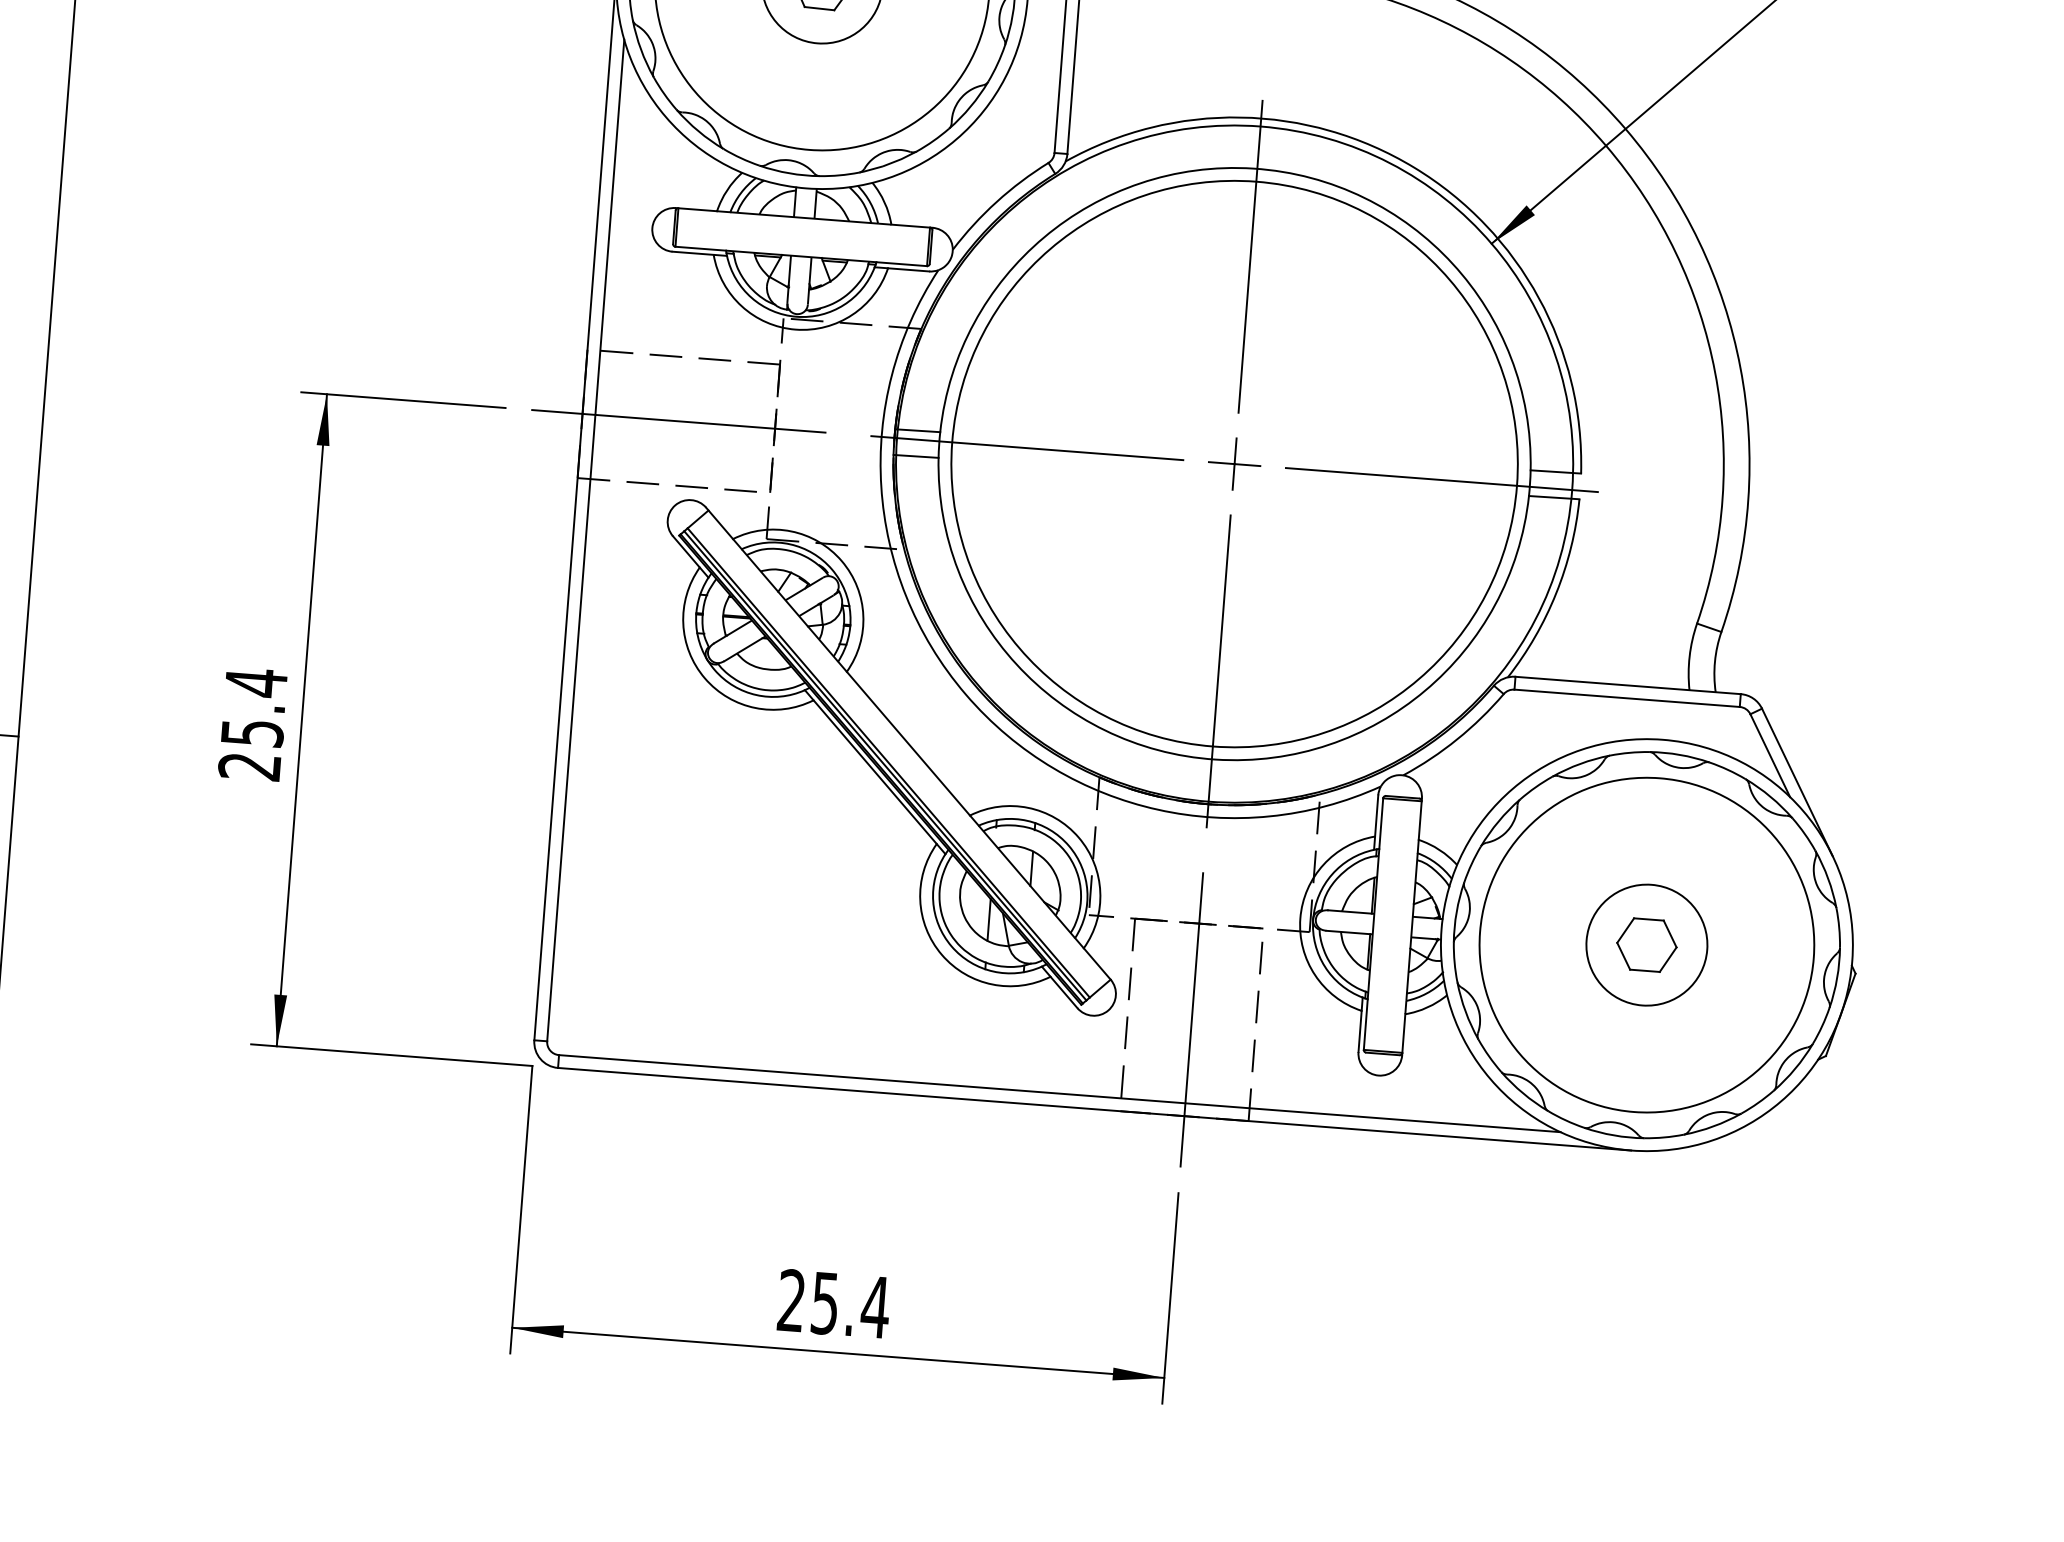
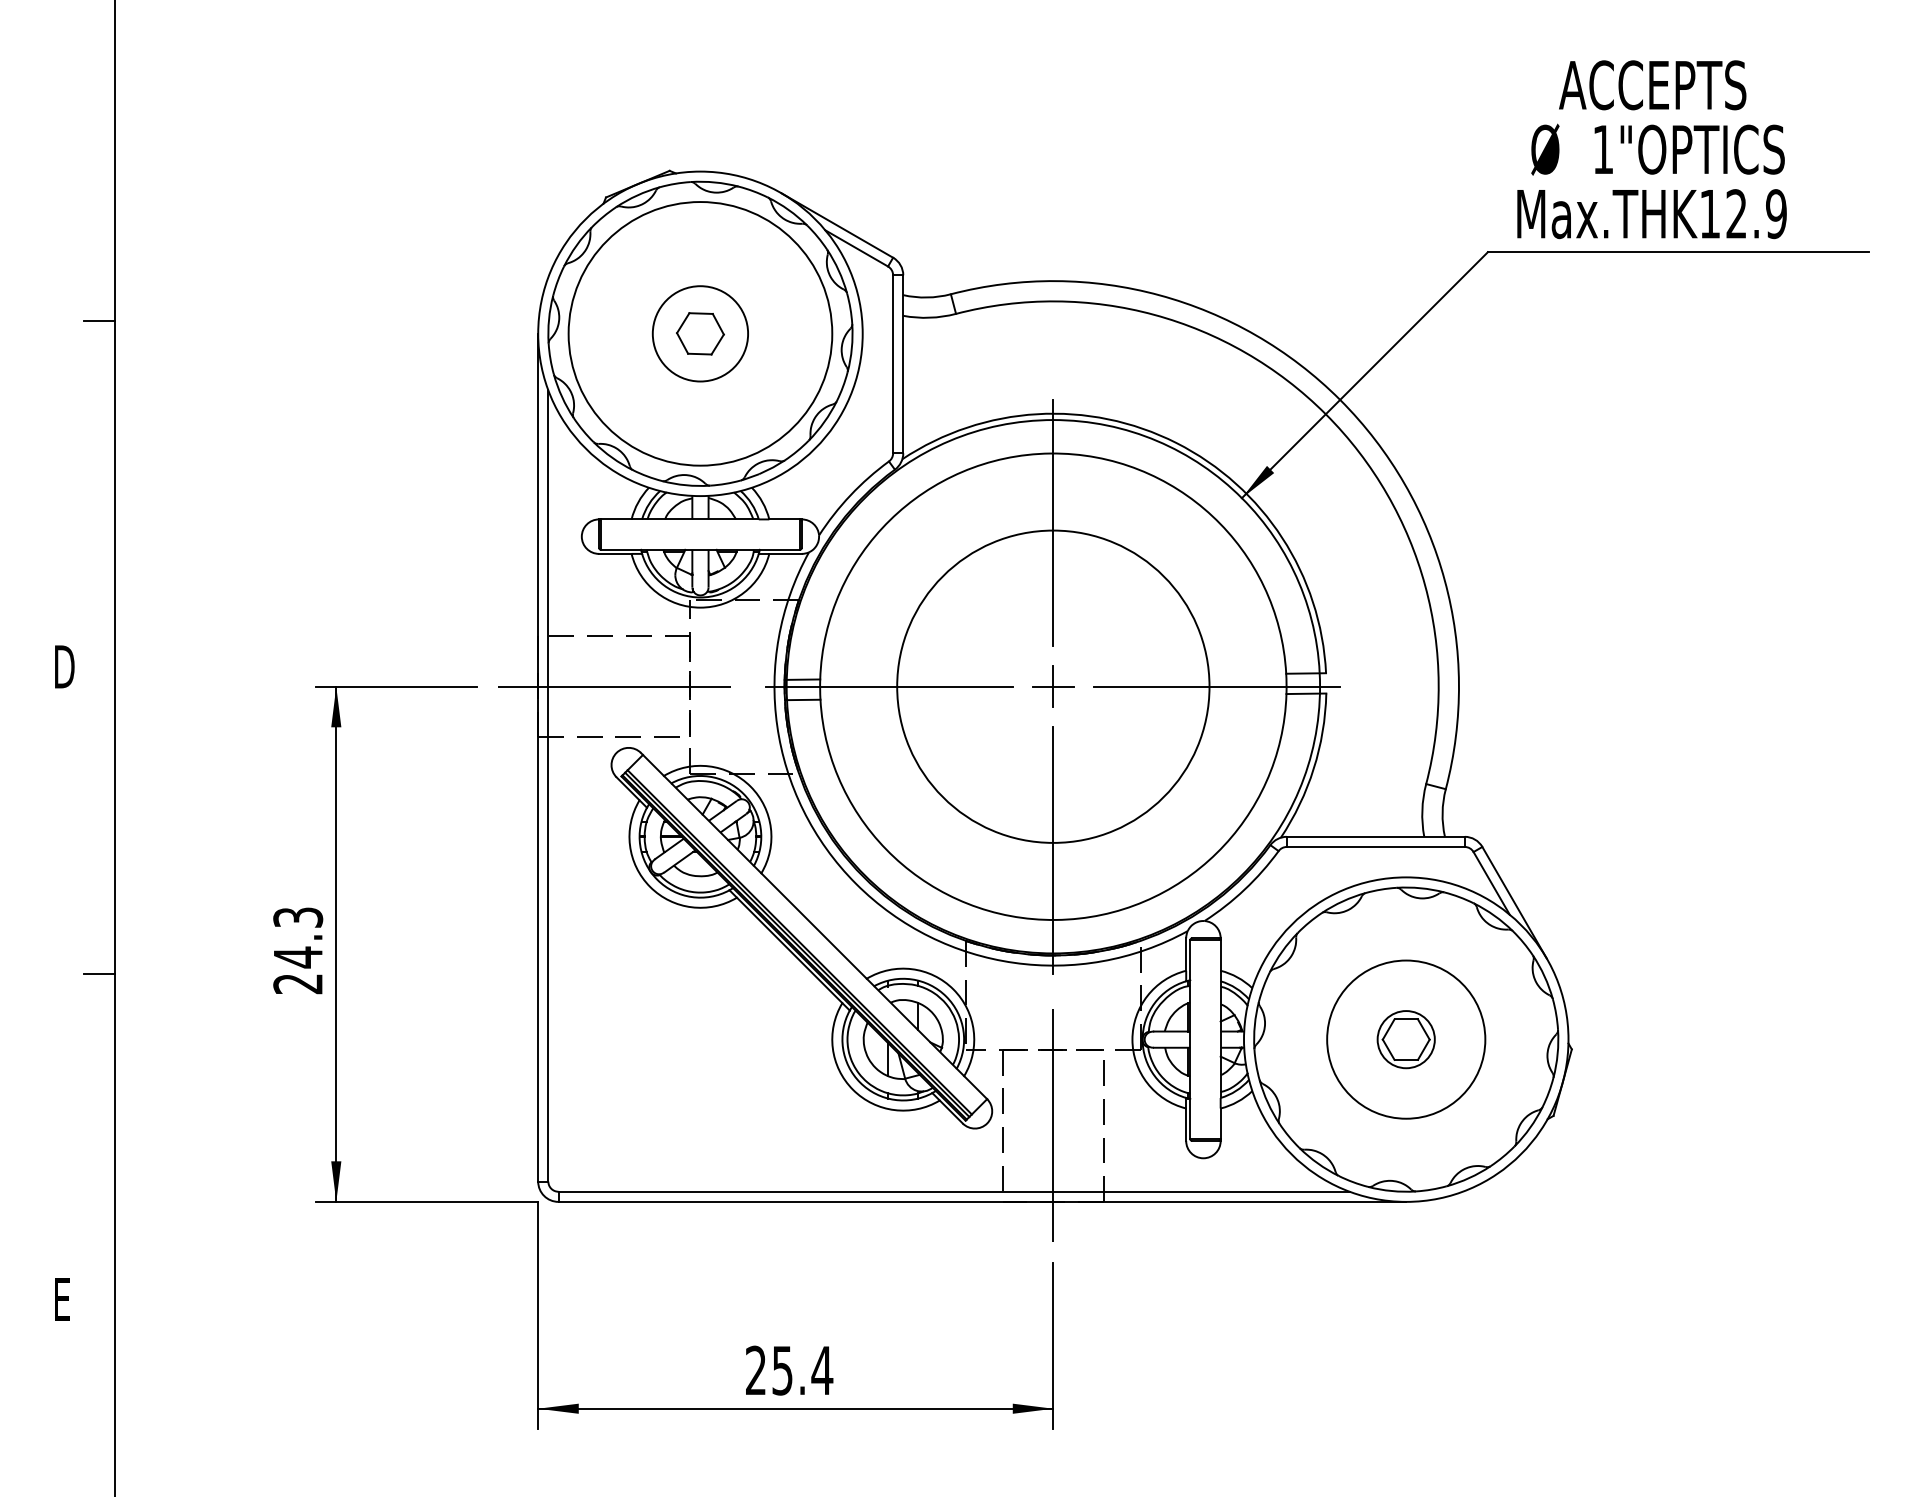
circle: (1234, 463) -> (1053, 686), size x0.7
text: (254, 707) -> (298, 937), 25.4 -> 24.3
circle: (1645, 944) -> (1405, 1039), size x0.6
circle: (1647, 944) -> (1406, 1039), size x0.6

